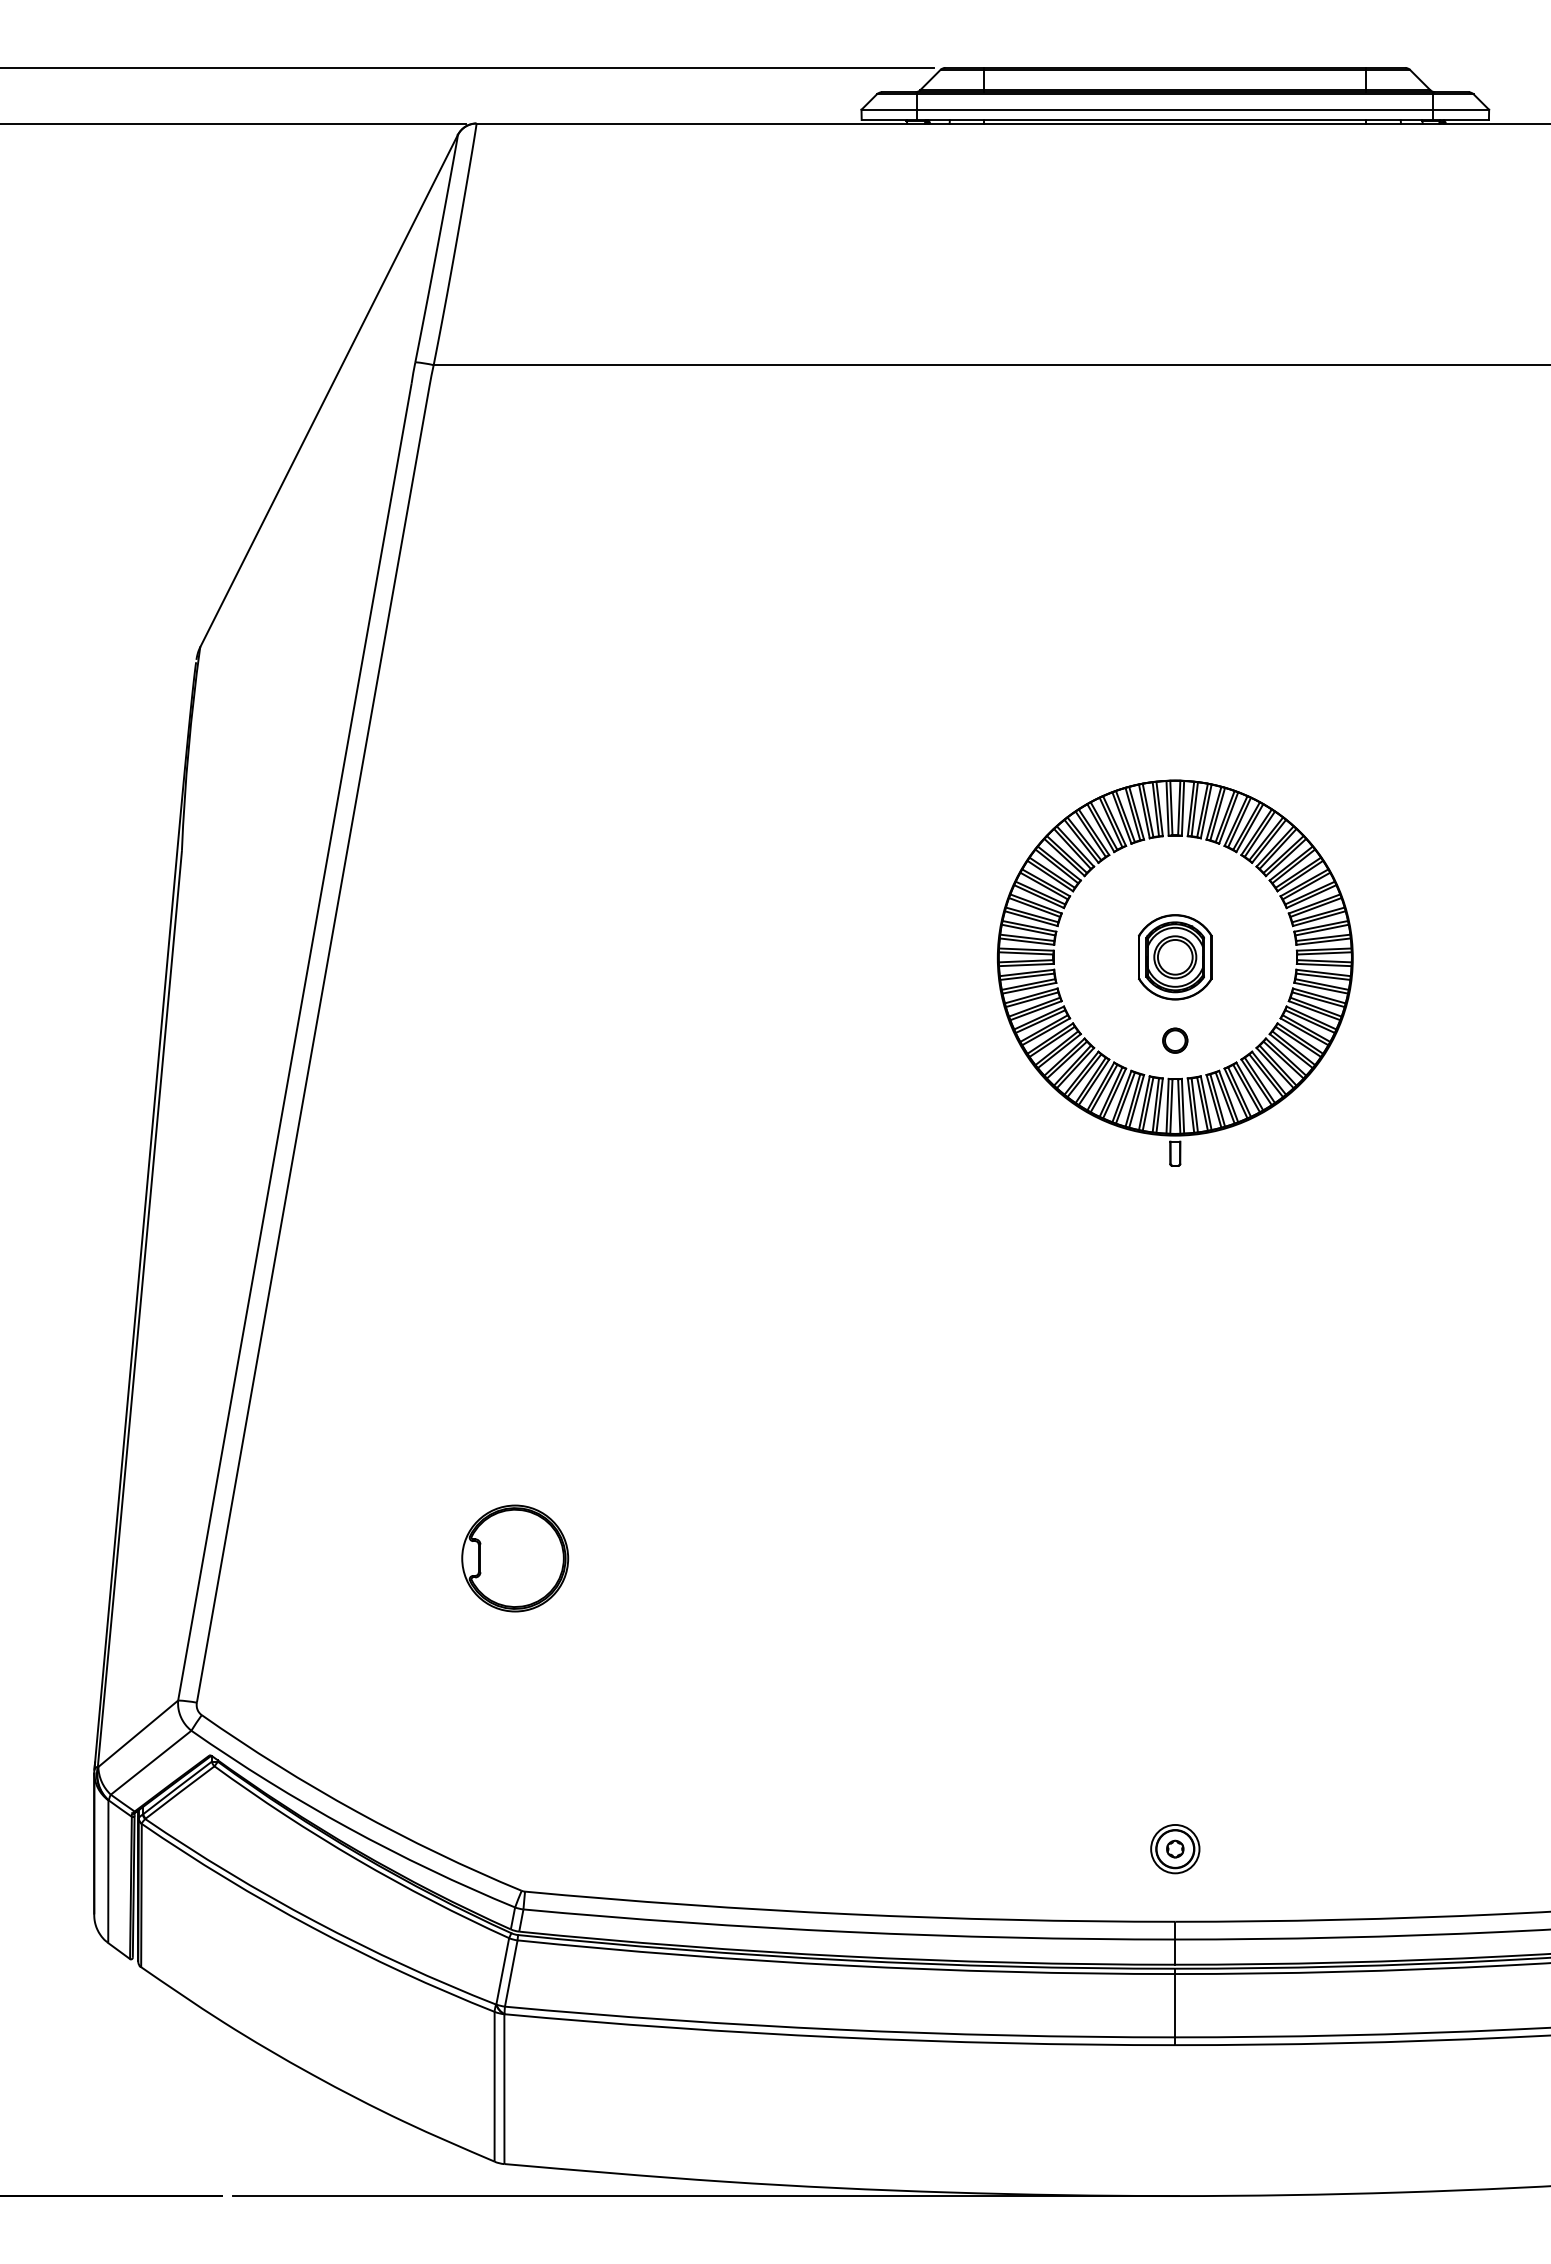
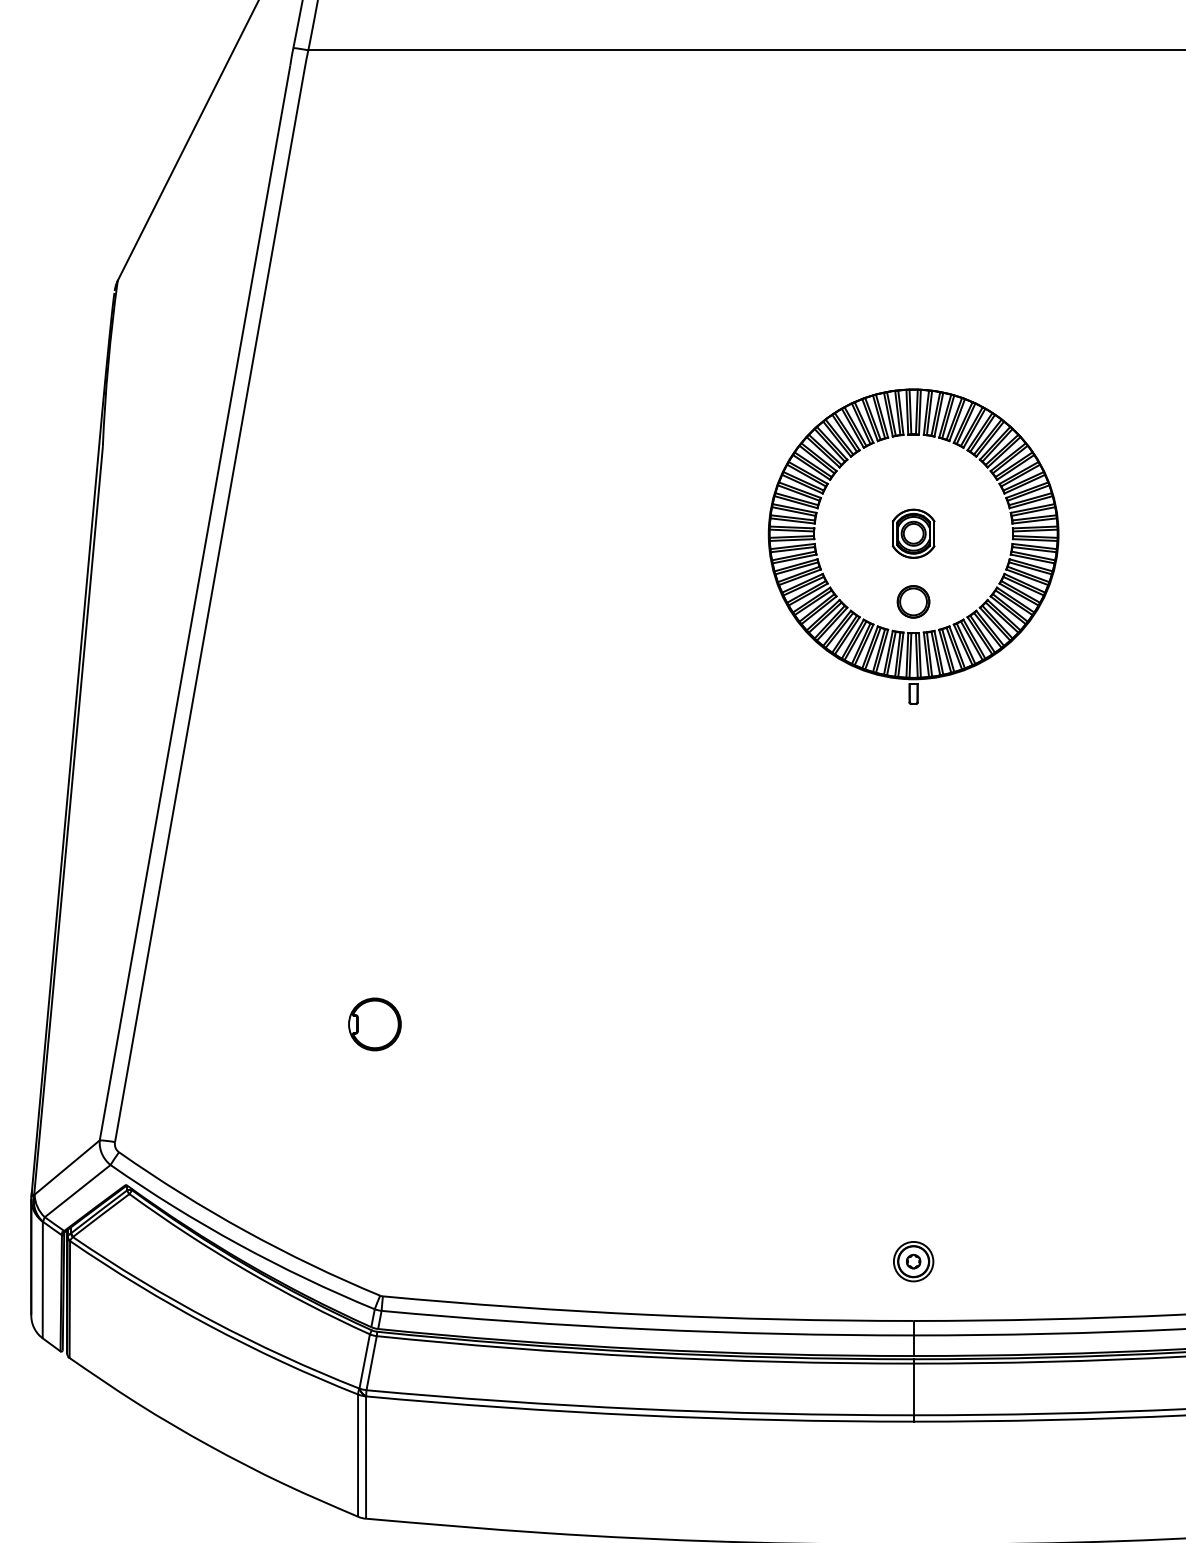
part: (1175, 957) -> (913, 533), size x0.7
part: (1175, 1040) -> (913, 601), size x1.6
part: (515, 1558) -> (375, 1024), size x0.6

